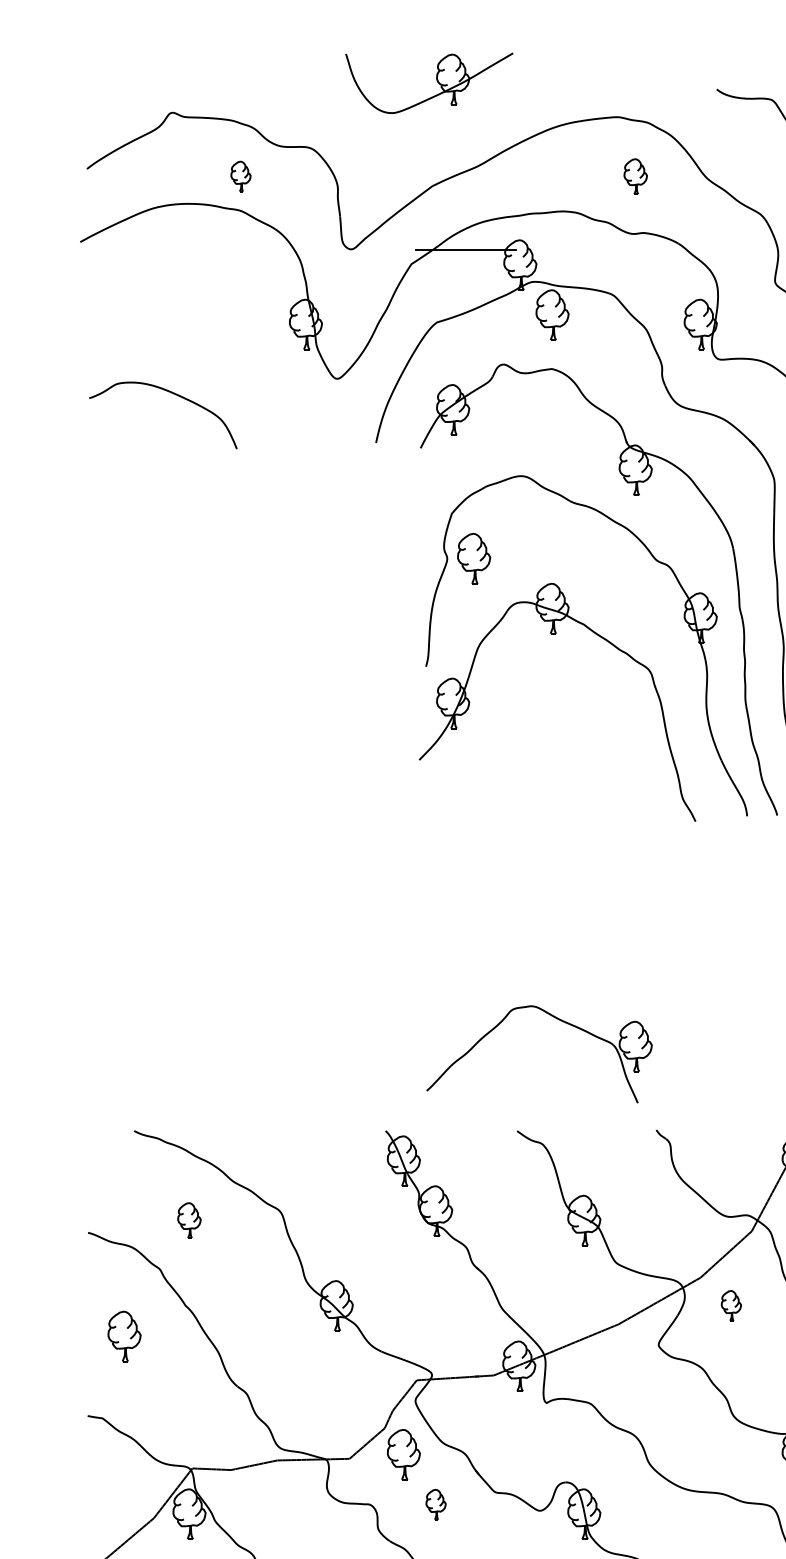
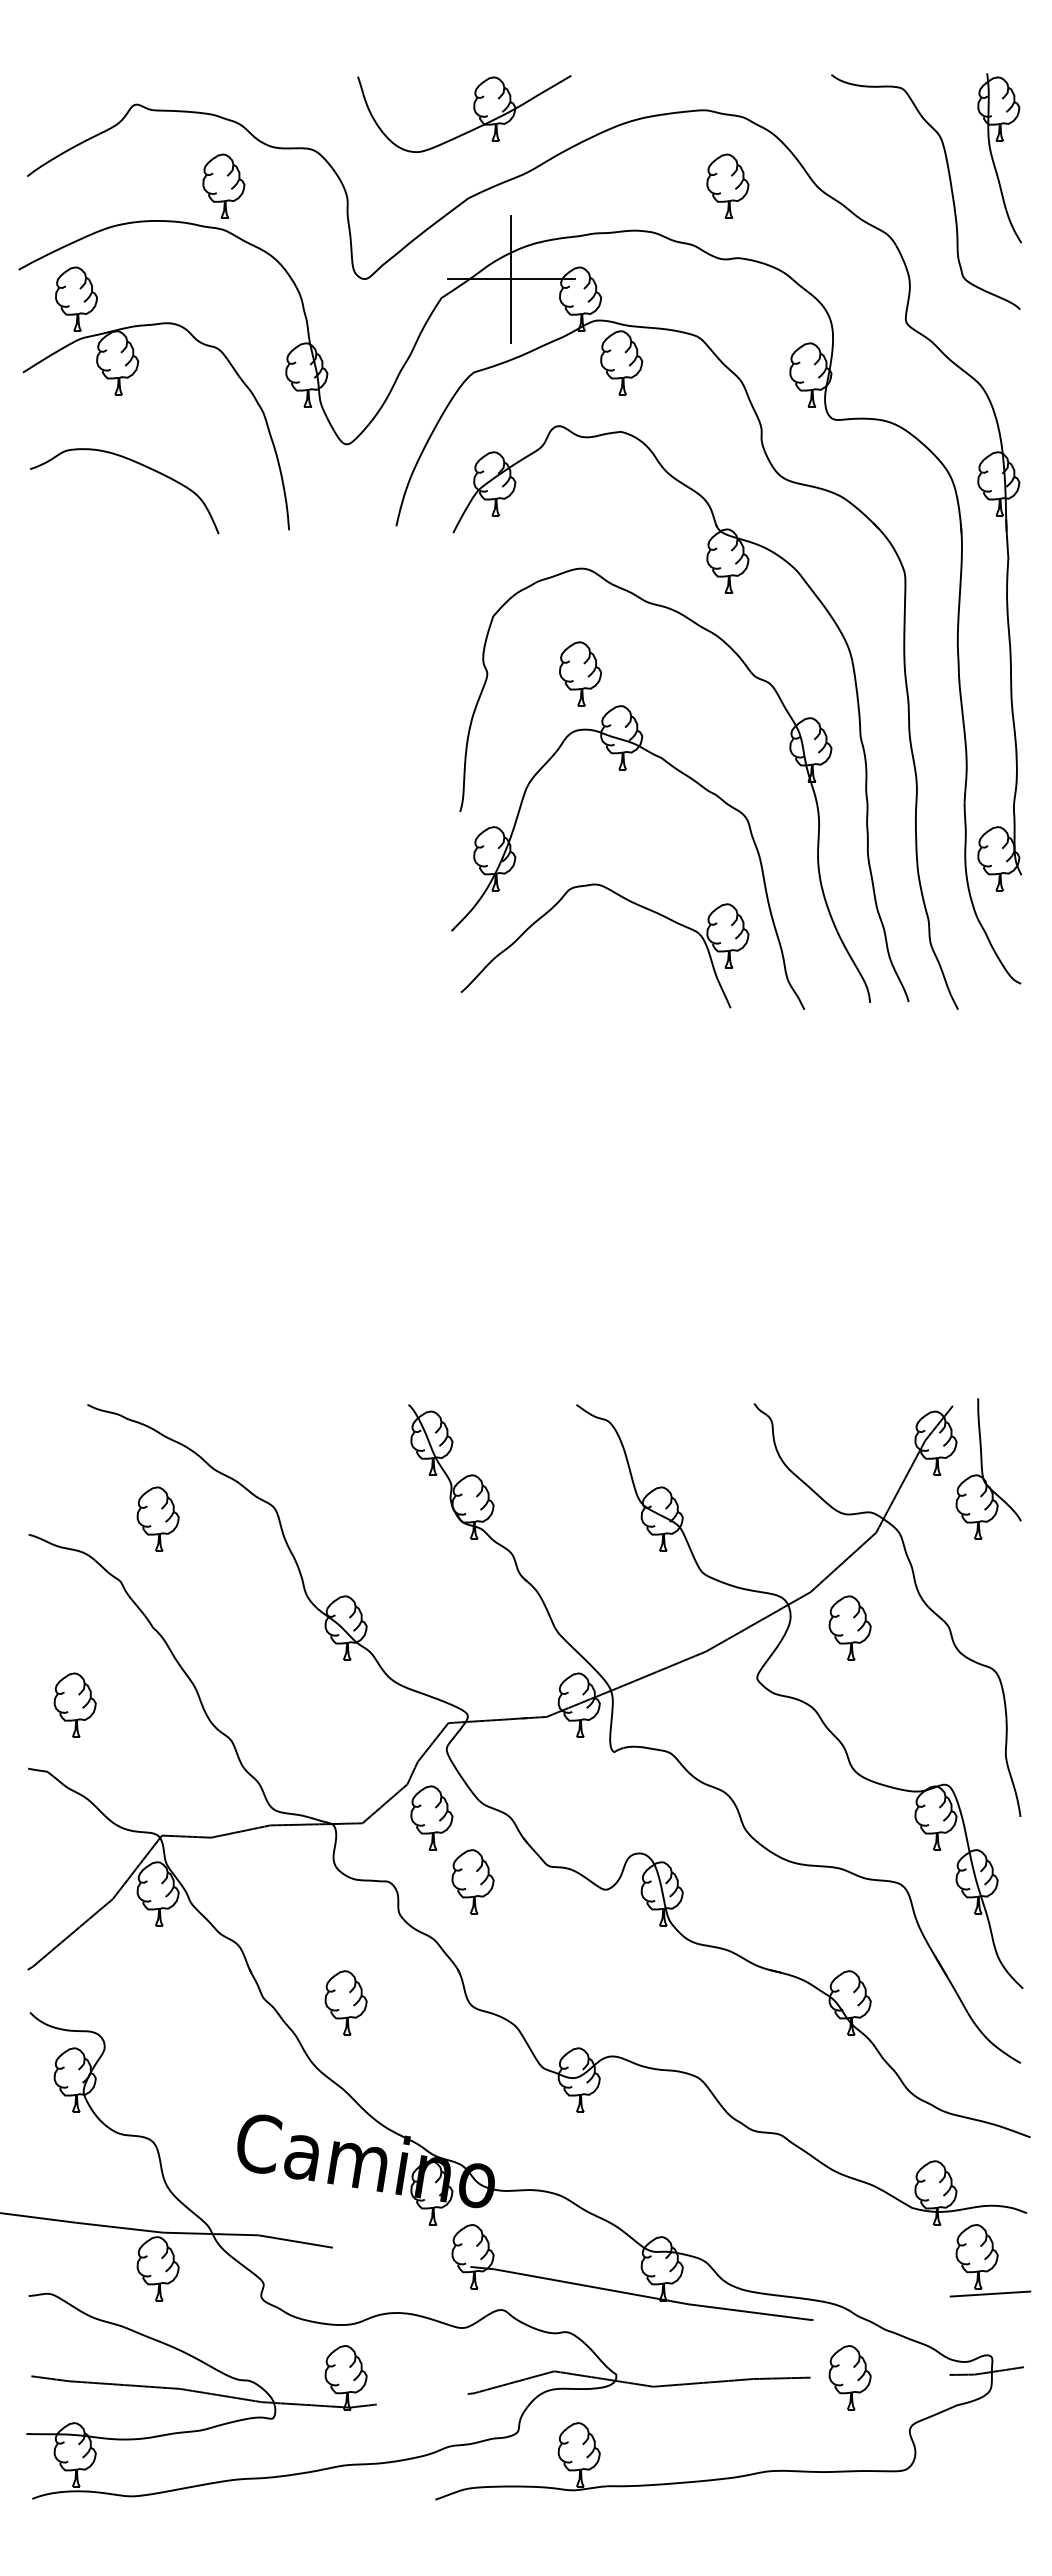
part: (436, 79) -> (473, 109), moved
part: (240, 176) -> (223, 185), size x1.67
part: (635, 176) -> (727, 185), size x1.43
line: (466, 248) -> (511, 278), added
part: (170, 324) -> (133, 375), added
part: (474, 558) -> (580, 673), moved
part: (556, 1018) -> (626, 900), moved
part: (188, 1220) -> (157, 1518), size x1.43
part: (730, 1305) -> (849, 1627), size x1.67
part: (123, 1336) -> (74, 1704), moved
part: (435, 1504) -> (472, 1881), size x1.67

